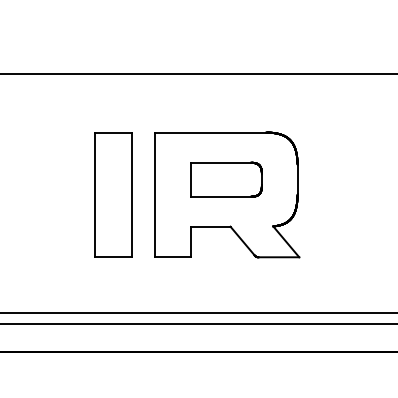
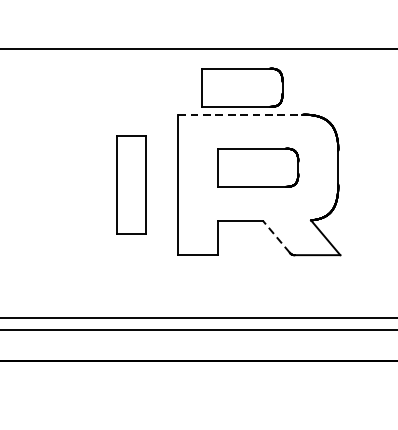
part: (212, 108) -> (242, 87), added
line: (210, 132) -> (240, 114), solid -> dashed
part: (113, 194) -> (130, 184), size x0.7
line: (242, 240) -> (276, 236), solid -> dashed

